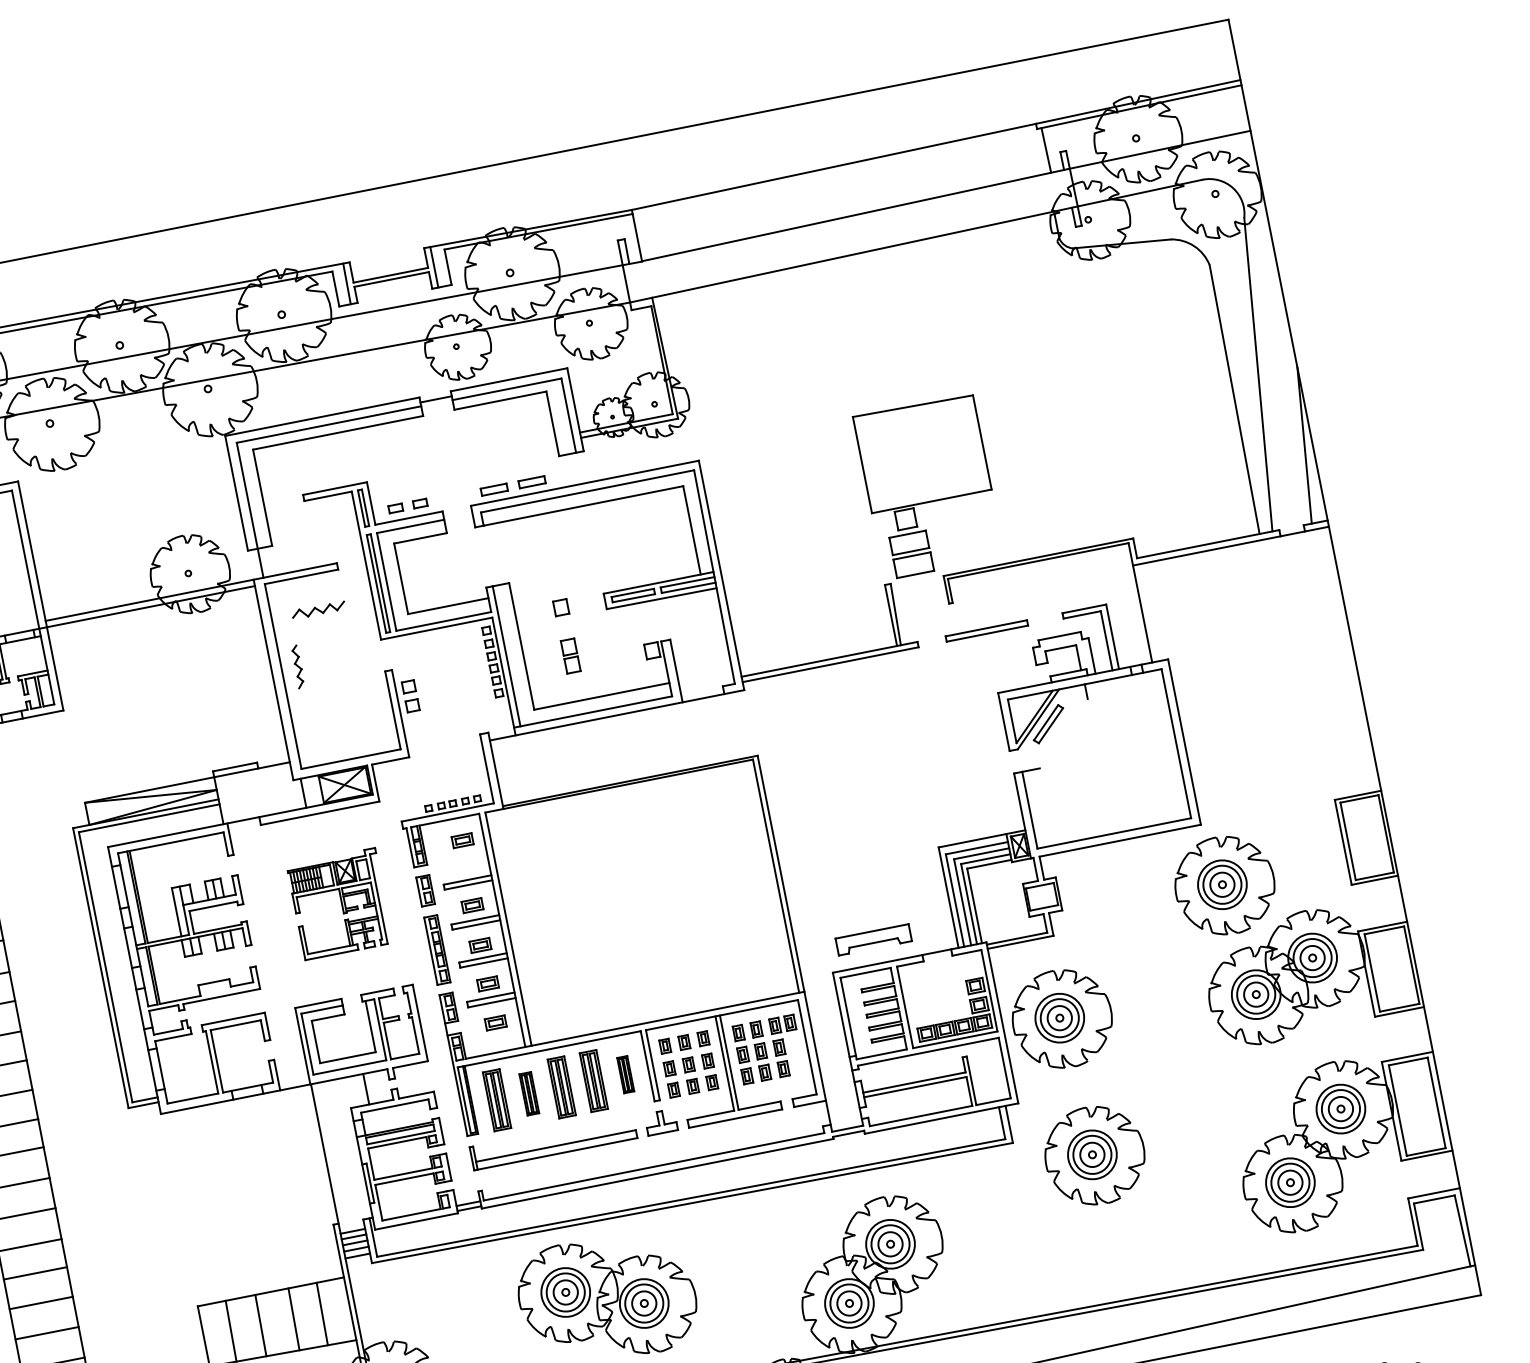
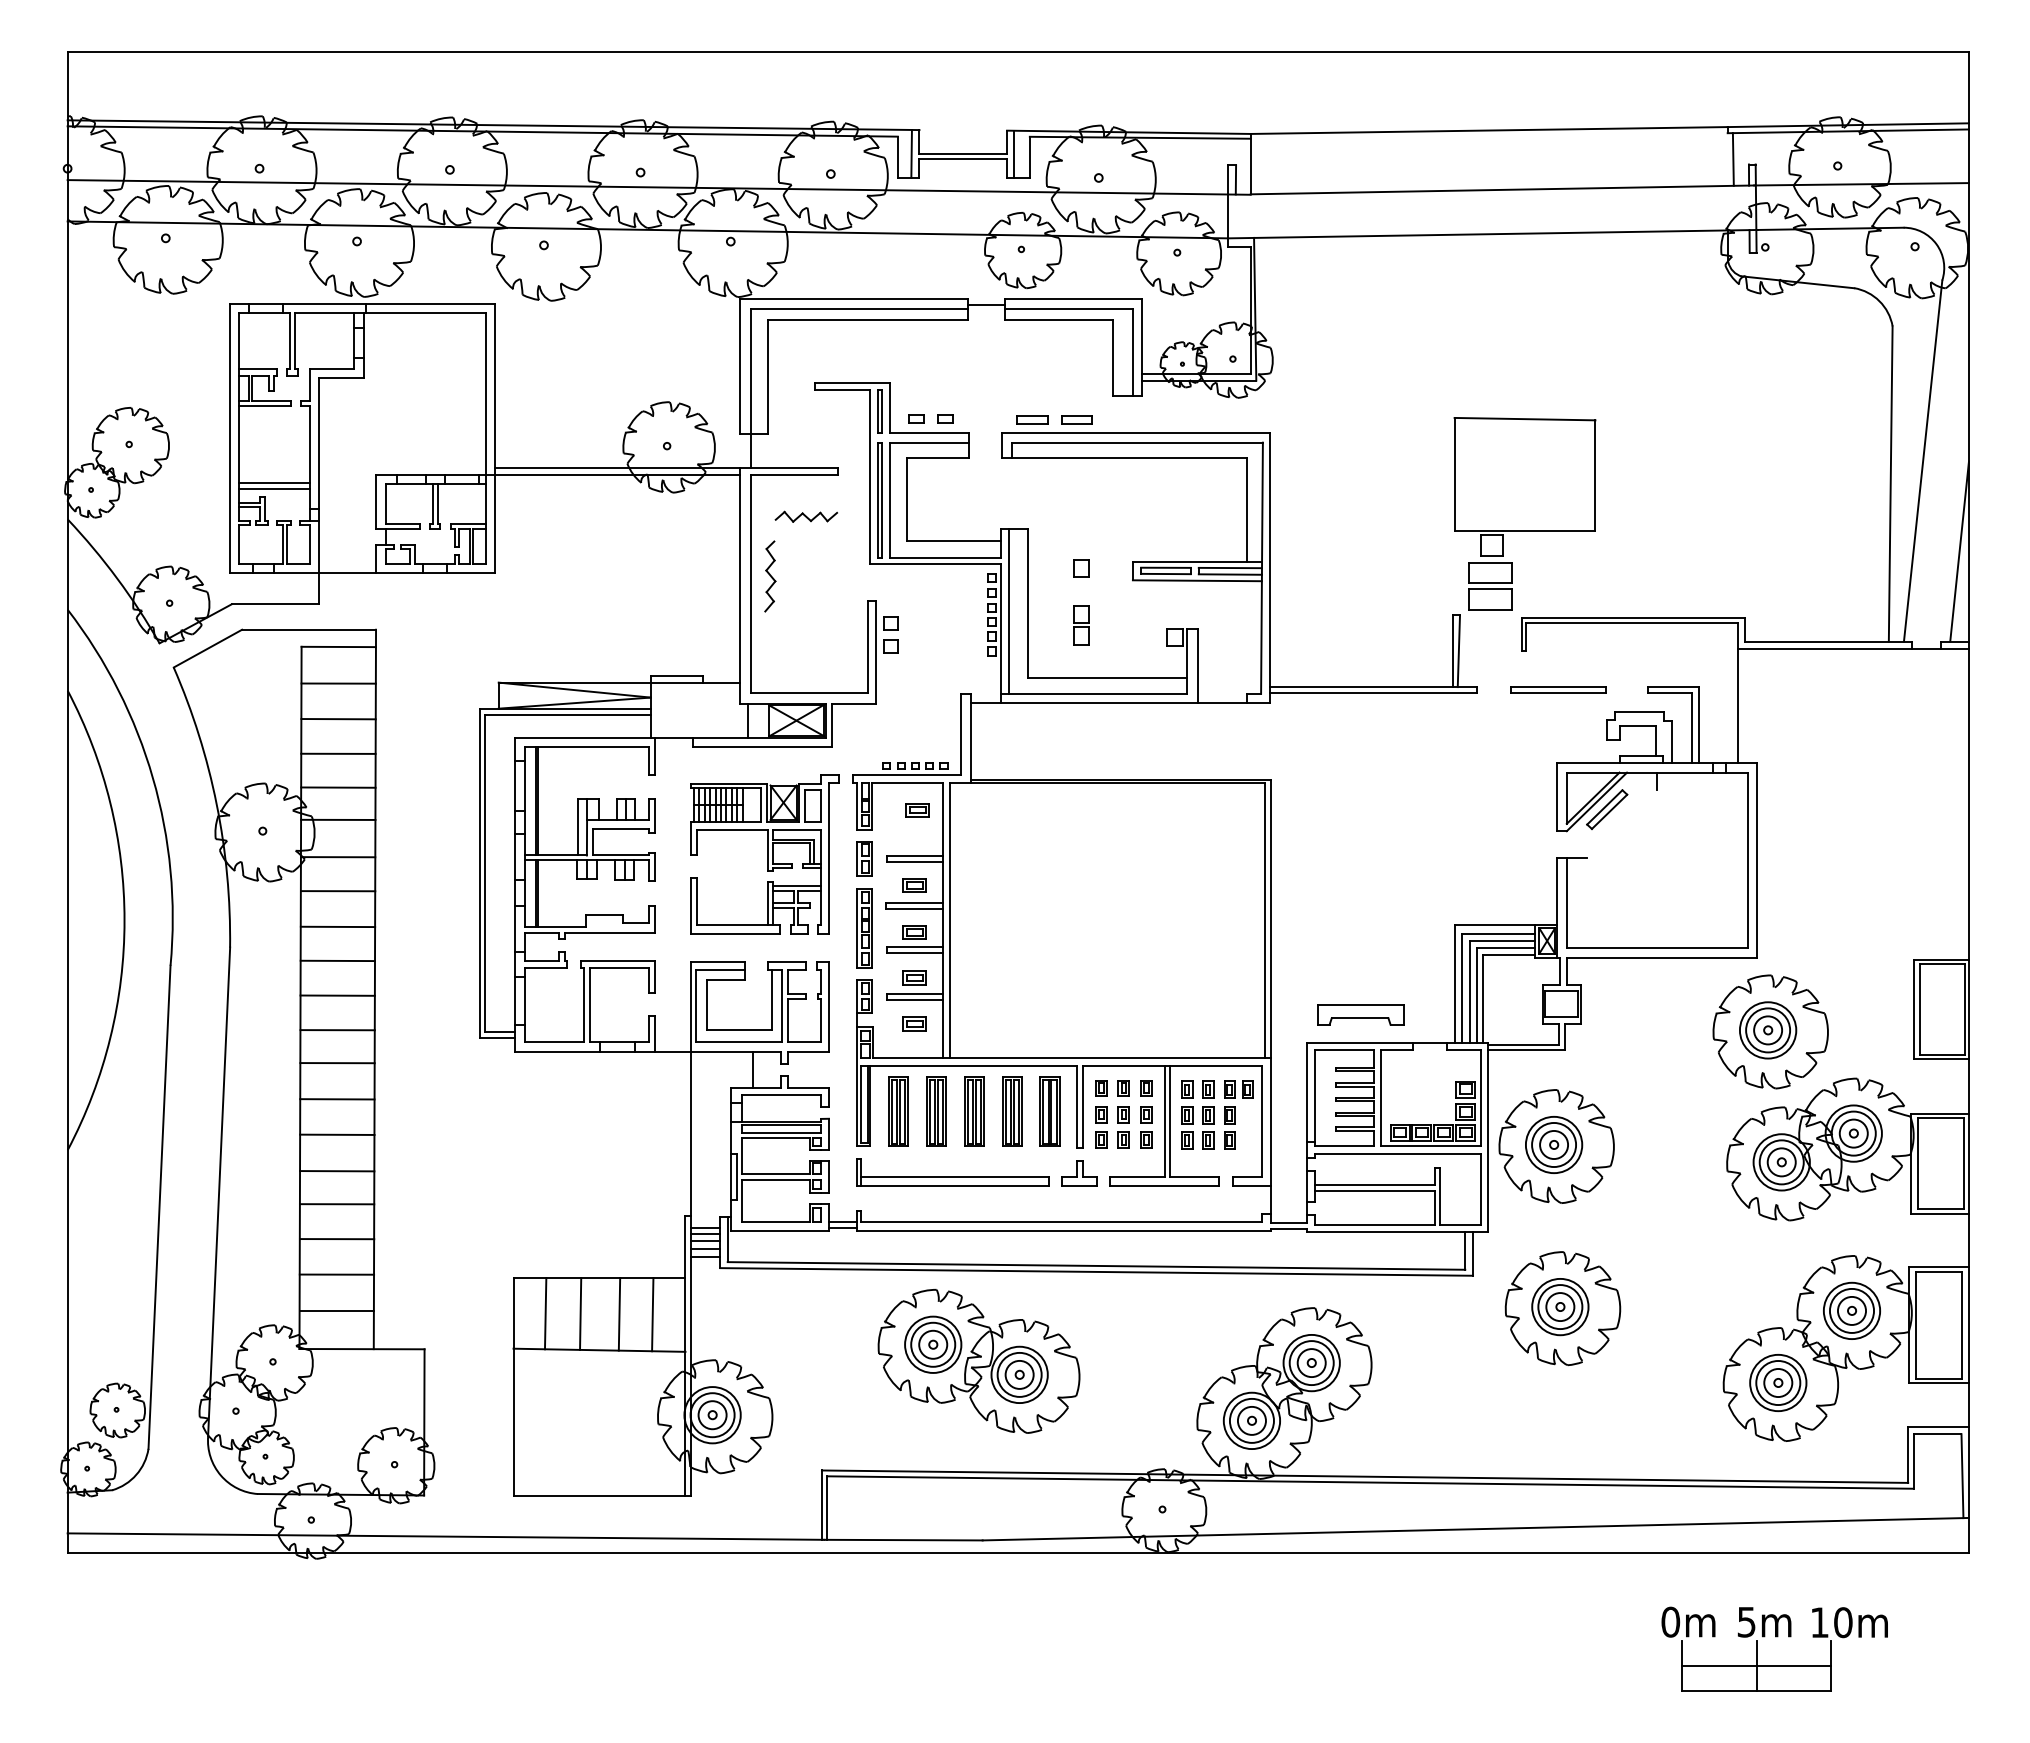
part: (298, 666) -> (770, 576), size x1.43
part: (339, 904) -> (764, 854), size x1.43
part: (625, 1074) -> (1049, 1111), size x1.67
part: (529, 1093) -> (936, 1111), size x1.43

